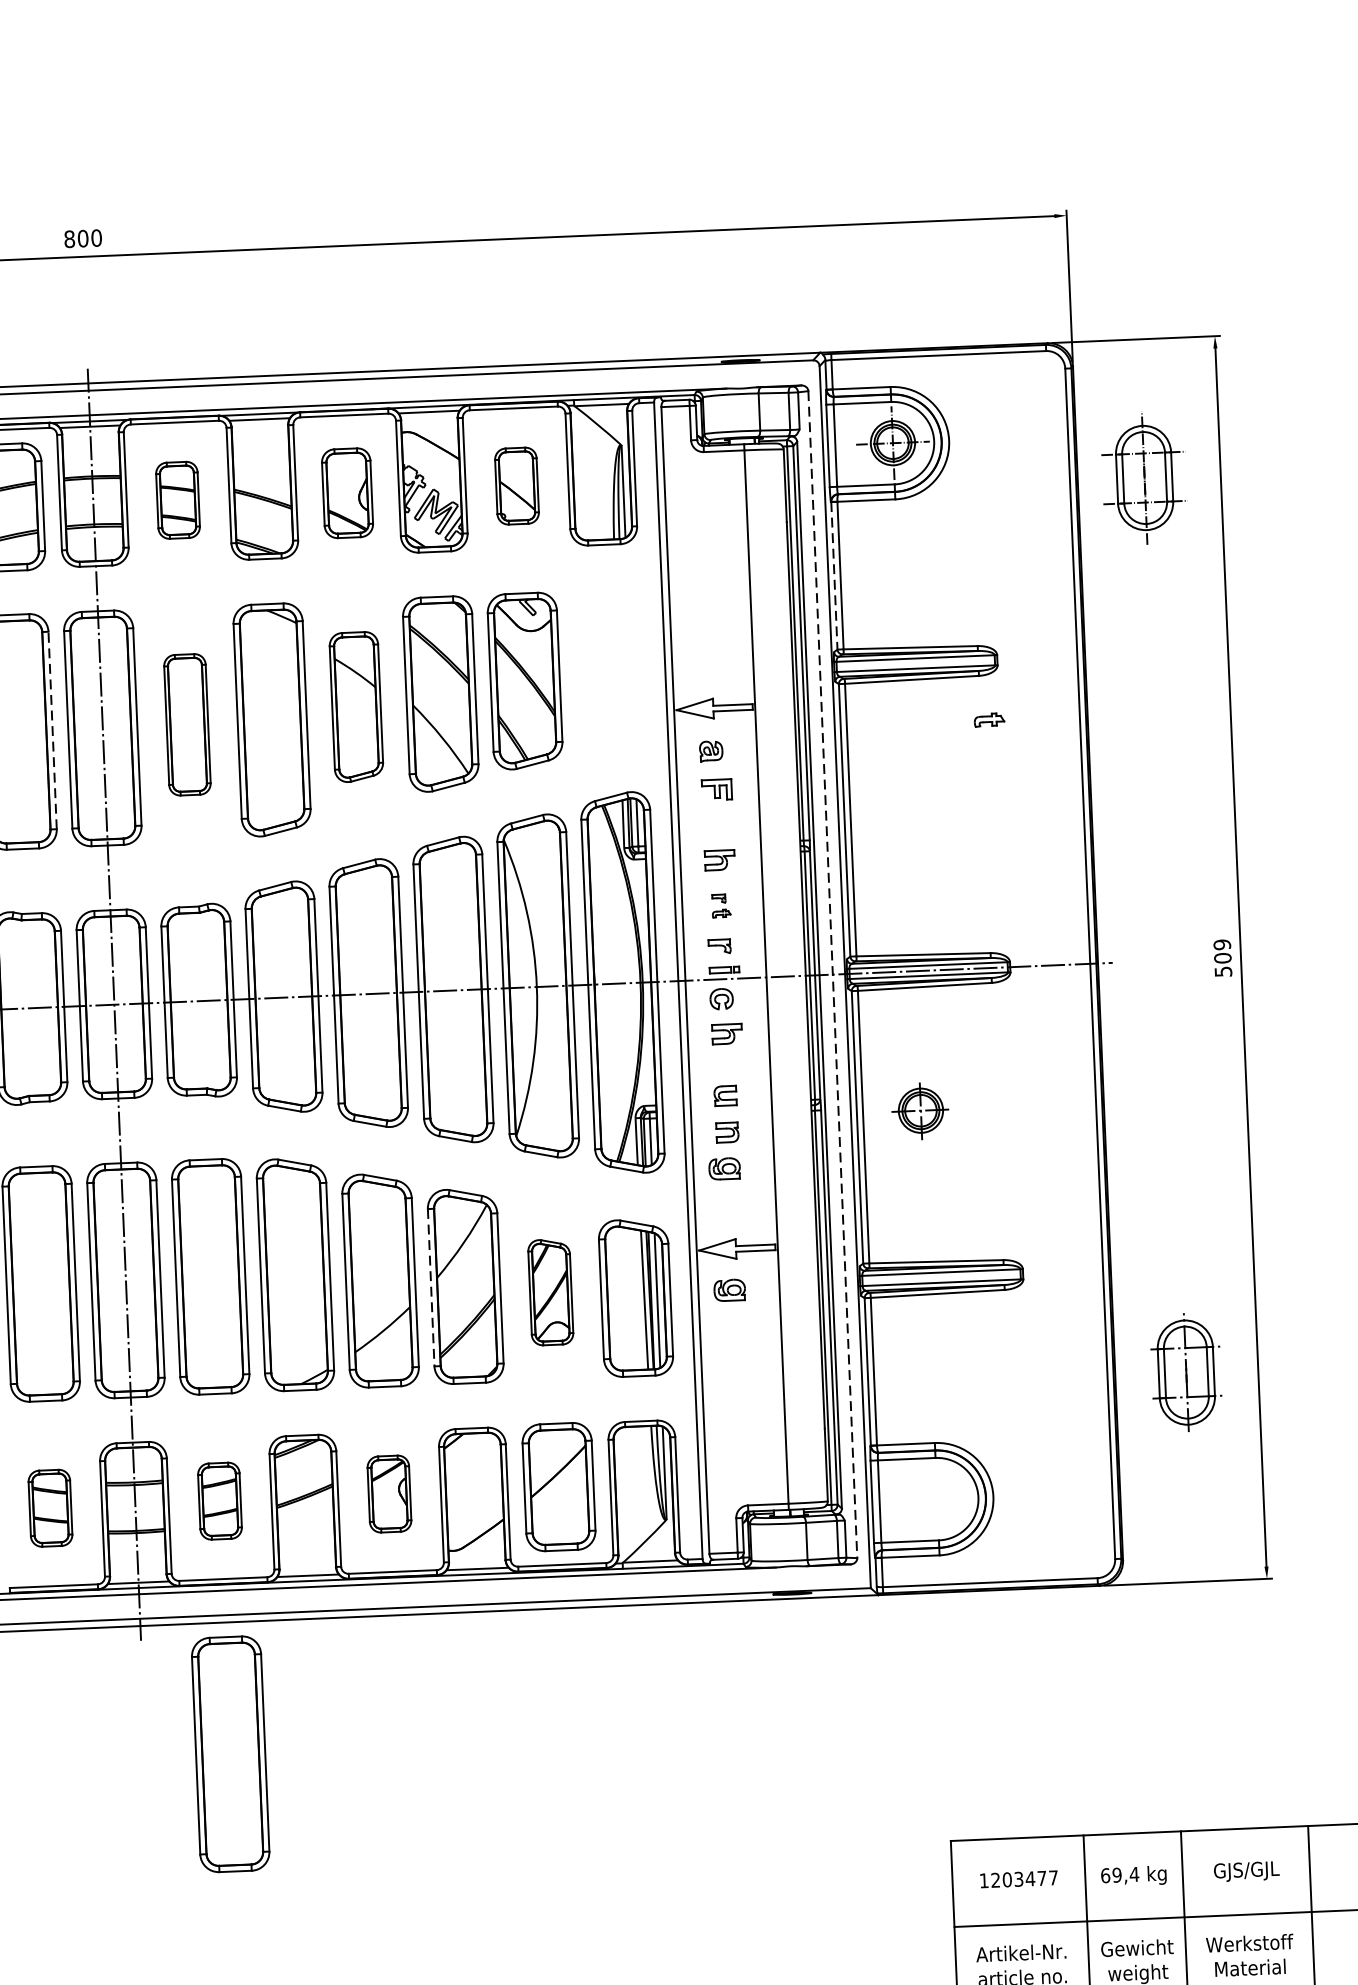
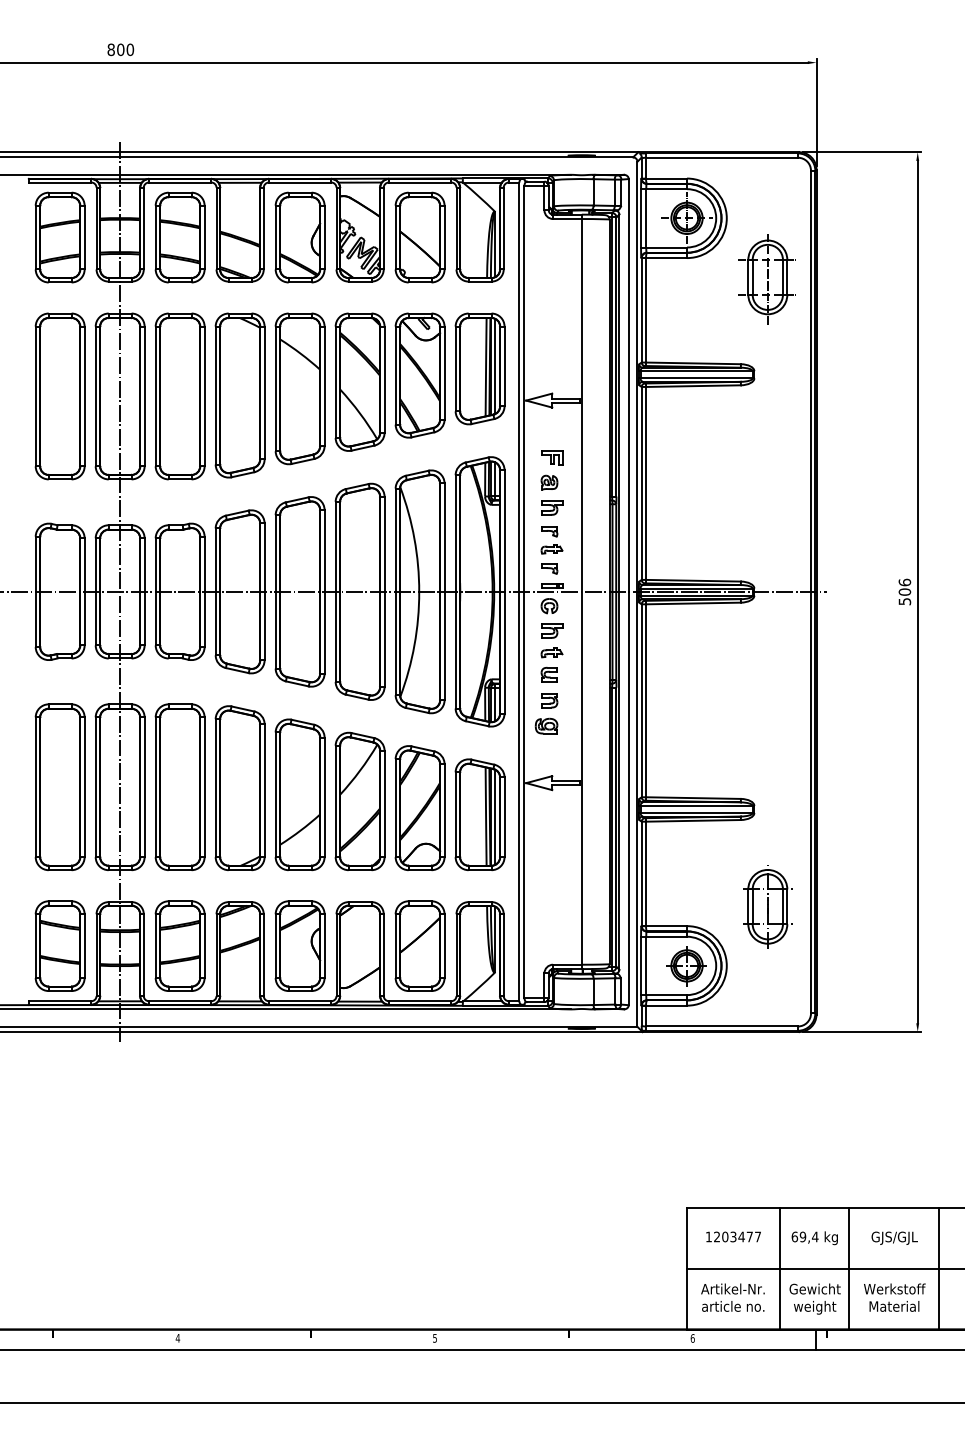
part: (1142, 481) -> (766, 279), moved
part: (516, 486) -> (419, 237), size x1.67
part: (346, 493) -> (299, 237), size x1.43
part: (177, 500) -> (179, 237), size x1.67
line: (834, 576) -> (641, 310), dashed -> solid
part: (608, 667) -> (479, 368), added
part: (355, 706) -> (299, 388), size x1.43
part: (988, 719) -> (551, 652), moved
part: (186, 724) -> (179, 396), size x1.67
line: (52, 730) -> (84, 396), dashed -> solid
part: (711, 751) -> (549, 482), moved
part: (720, 906) -> (551, 540), size x1.67
text: (1221, 944) -> (904, 582), 509 -> 506
line: (832, 975) -> (628, 592), dashed -> solid
part: (920, 1111) -> (686, 966), moved
line: (430, 1287) -> (335, 801), dashed -> solid
part: (729, 1289) -> (546, 811), removed
part: (550, 1292) -> (419, 808), size x1.67
part: (1185, 1372) -> (767, 906), moved
part: (388, 1493) -> (299, 945), size x1.67
part: (219, 1500) -> (179, 945), size x1.67
part: (49, 1507) -> (59, 945), size x1.67
part: (229, 1754) -> (179, 1125), removed

